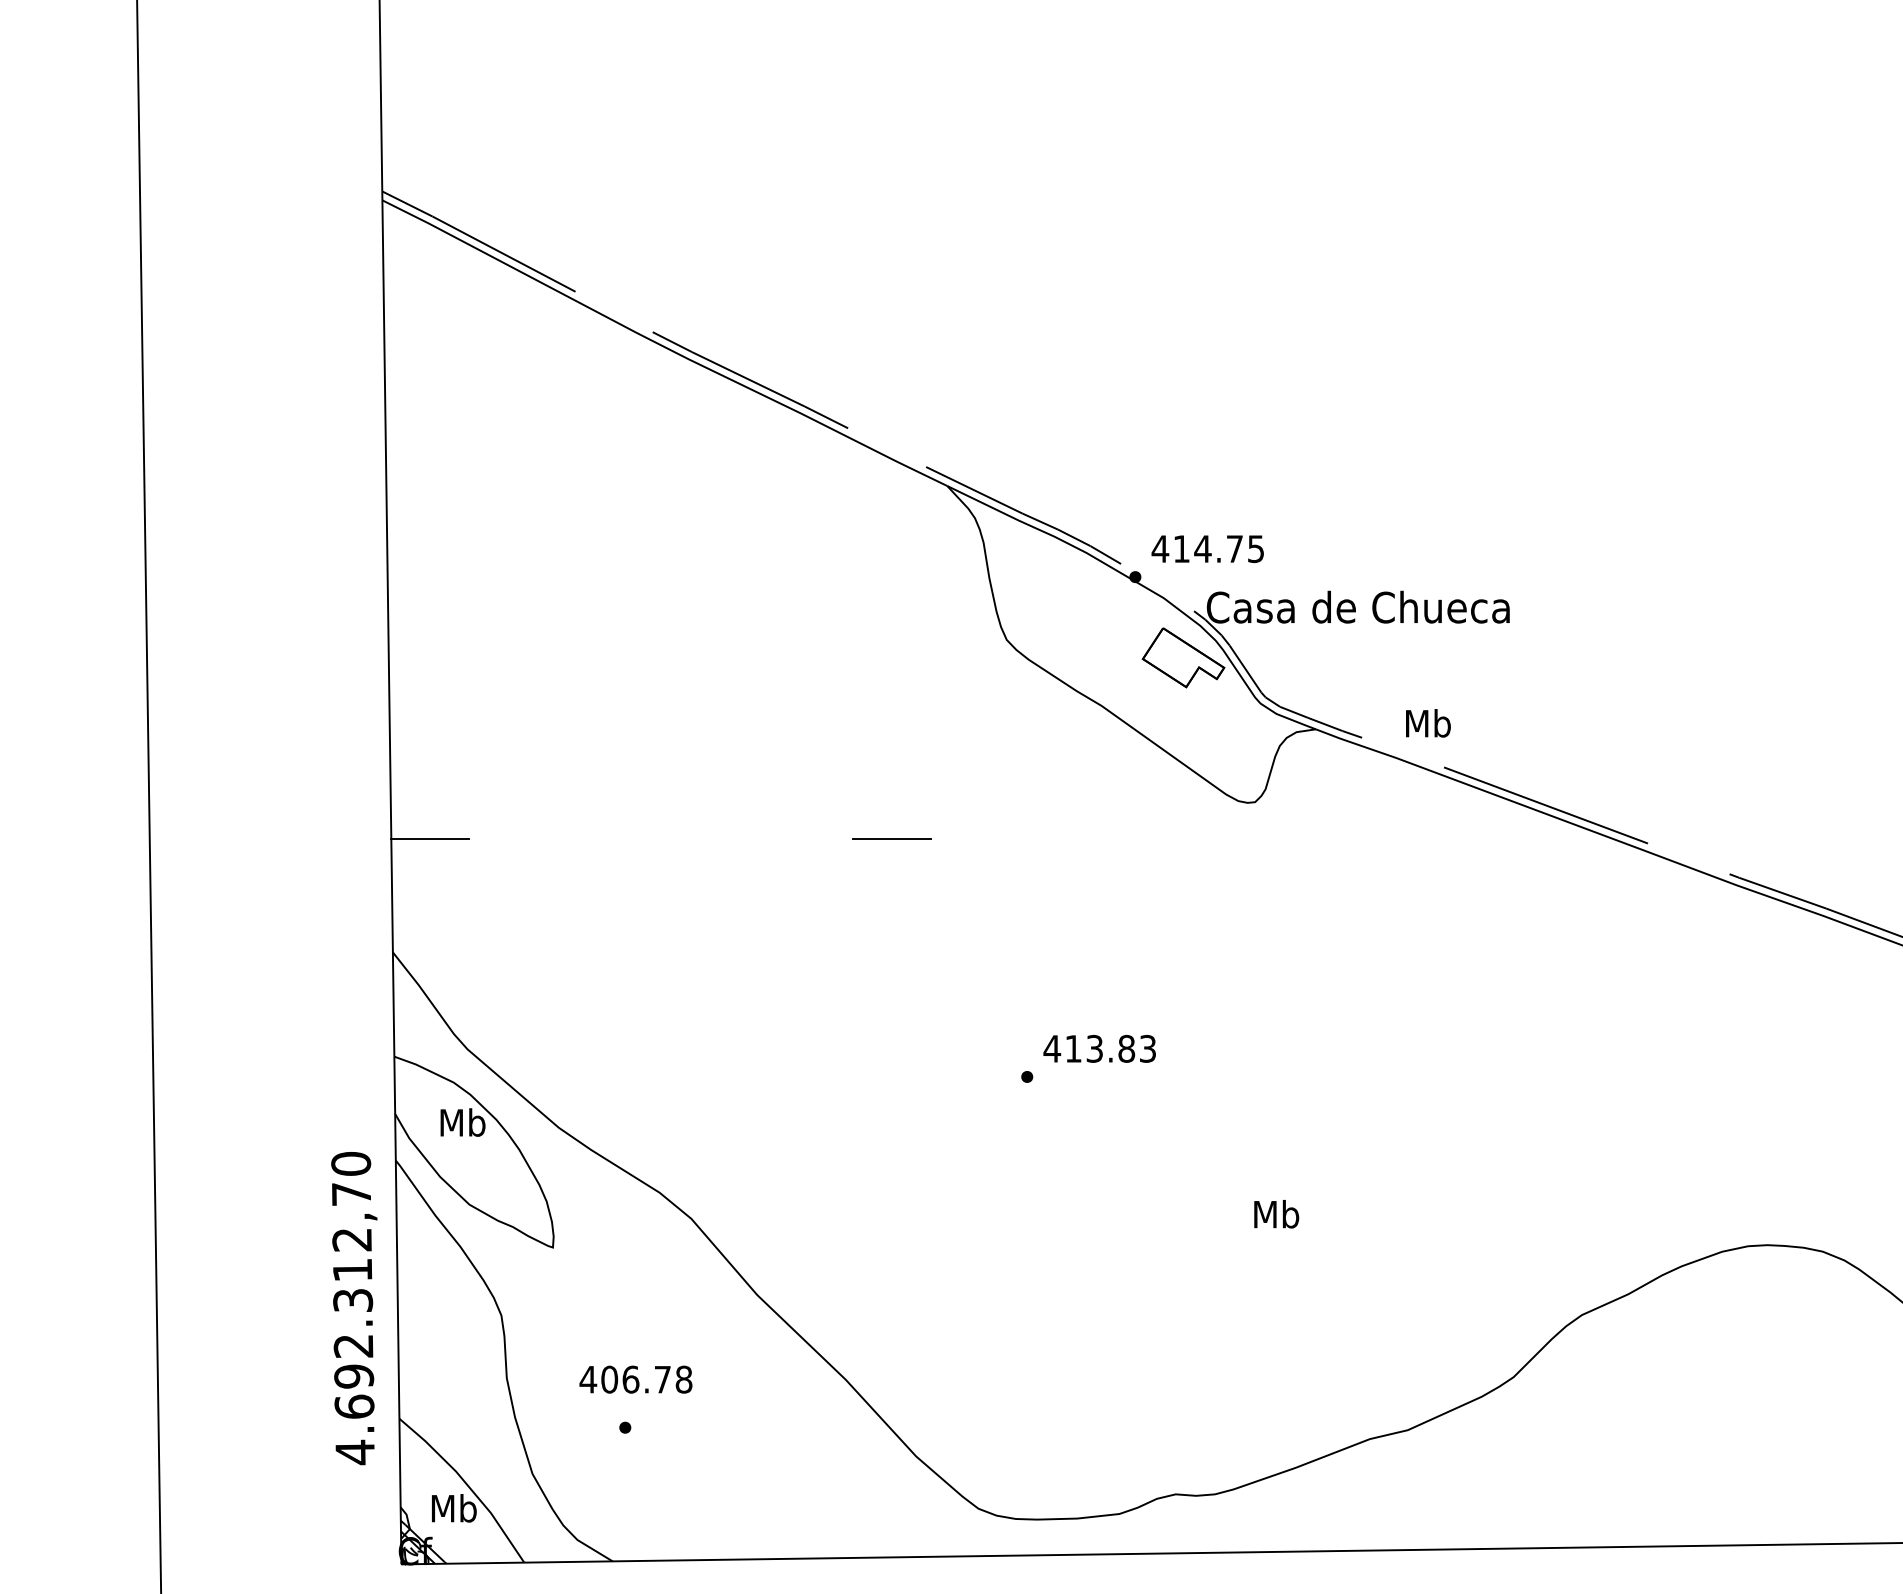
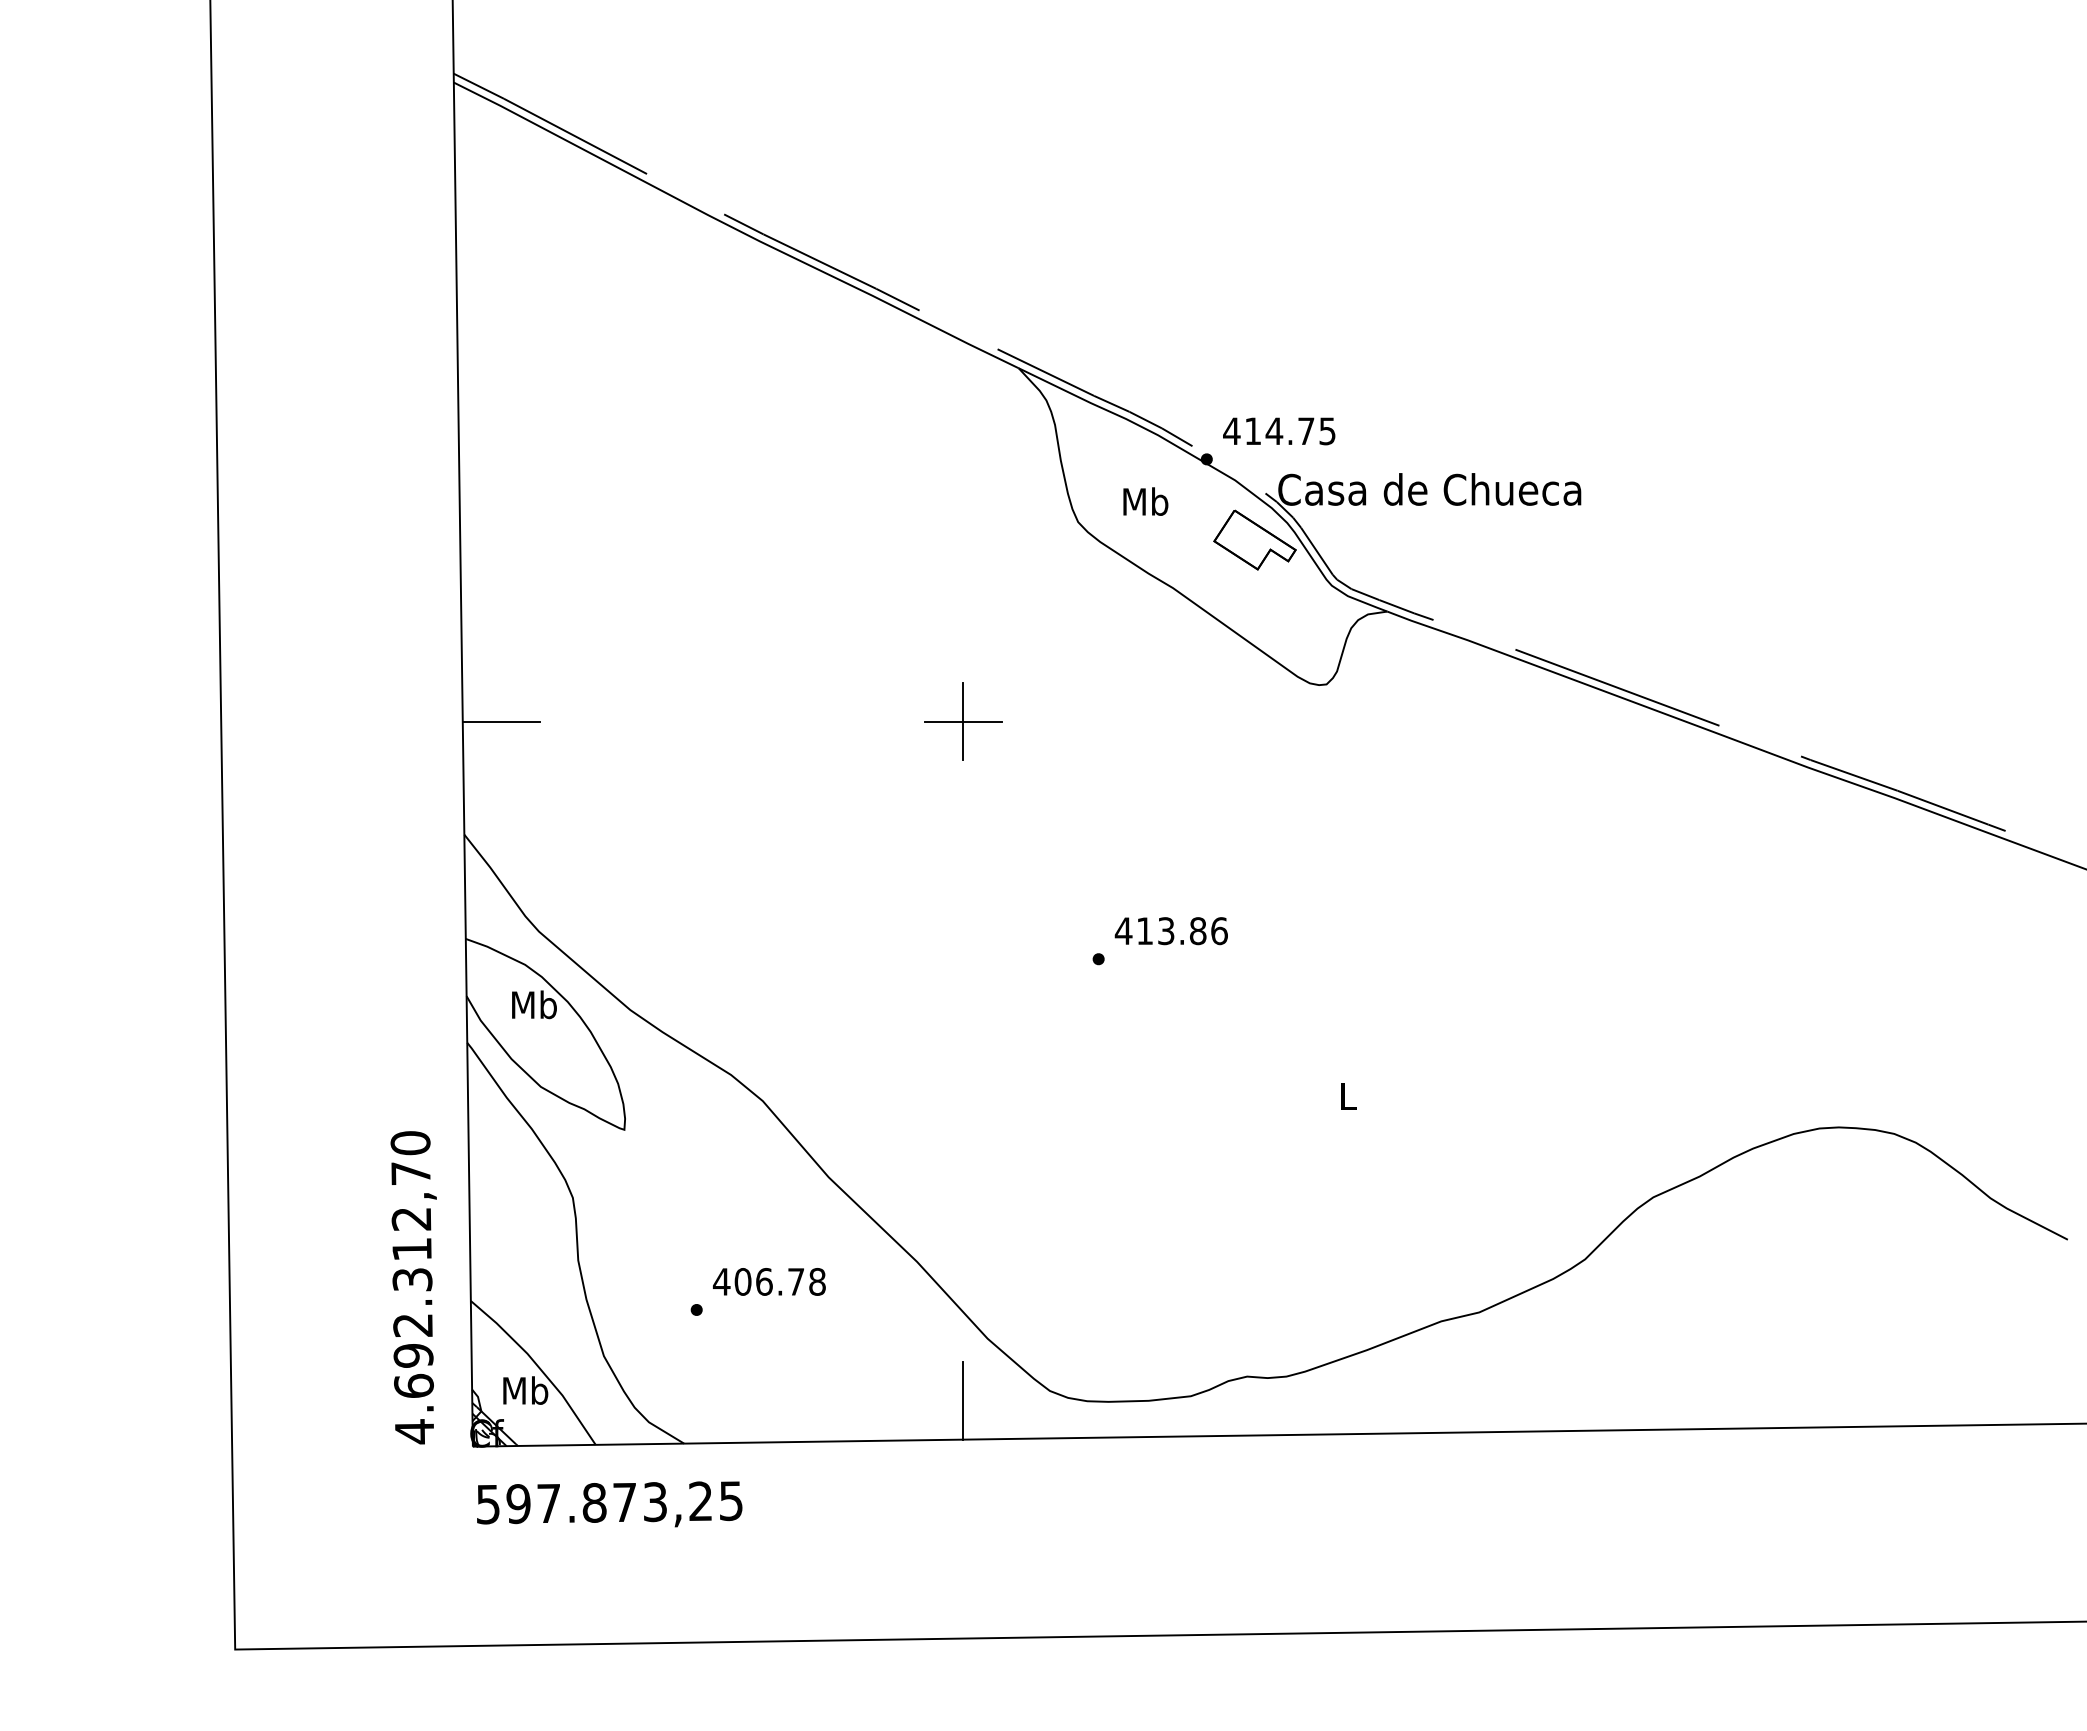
text: (1428, 723) -> (1145, 501), moved
line: (892, 839) -> (963, 721), added
text: (1148, 1049) -> (1219, 931), 413.83 -> 413.86
text: (1276, 1214) -> (1347, 1096), Mb -> L
text: (354, 1308) -> (413, 1287), moved
text: (636, 1379) -> (769, 1281), moved
line: (892, 1518) -> (963, 1400), added

